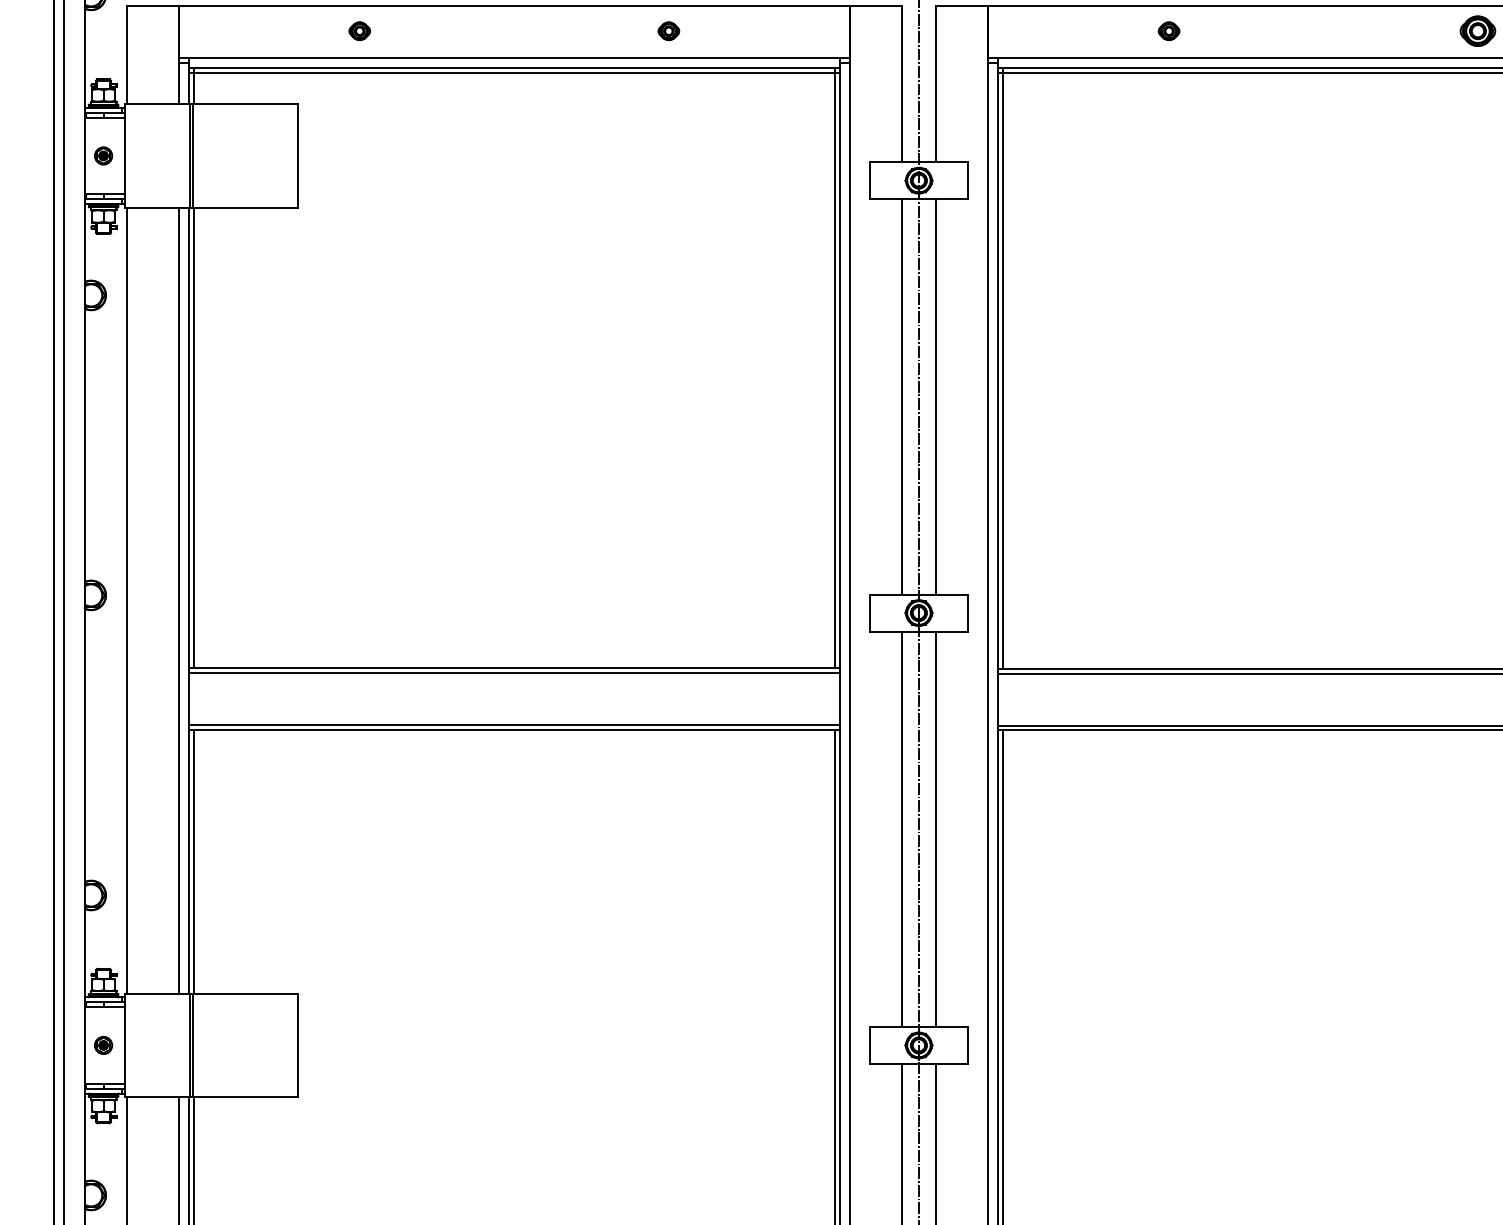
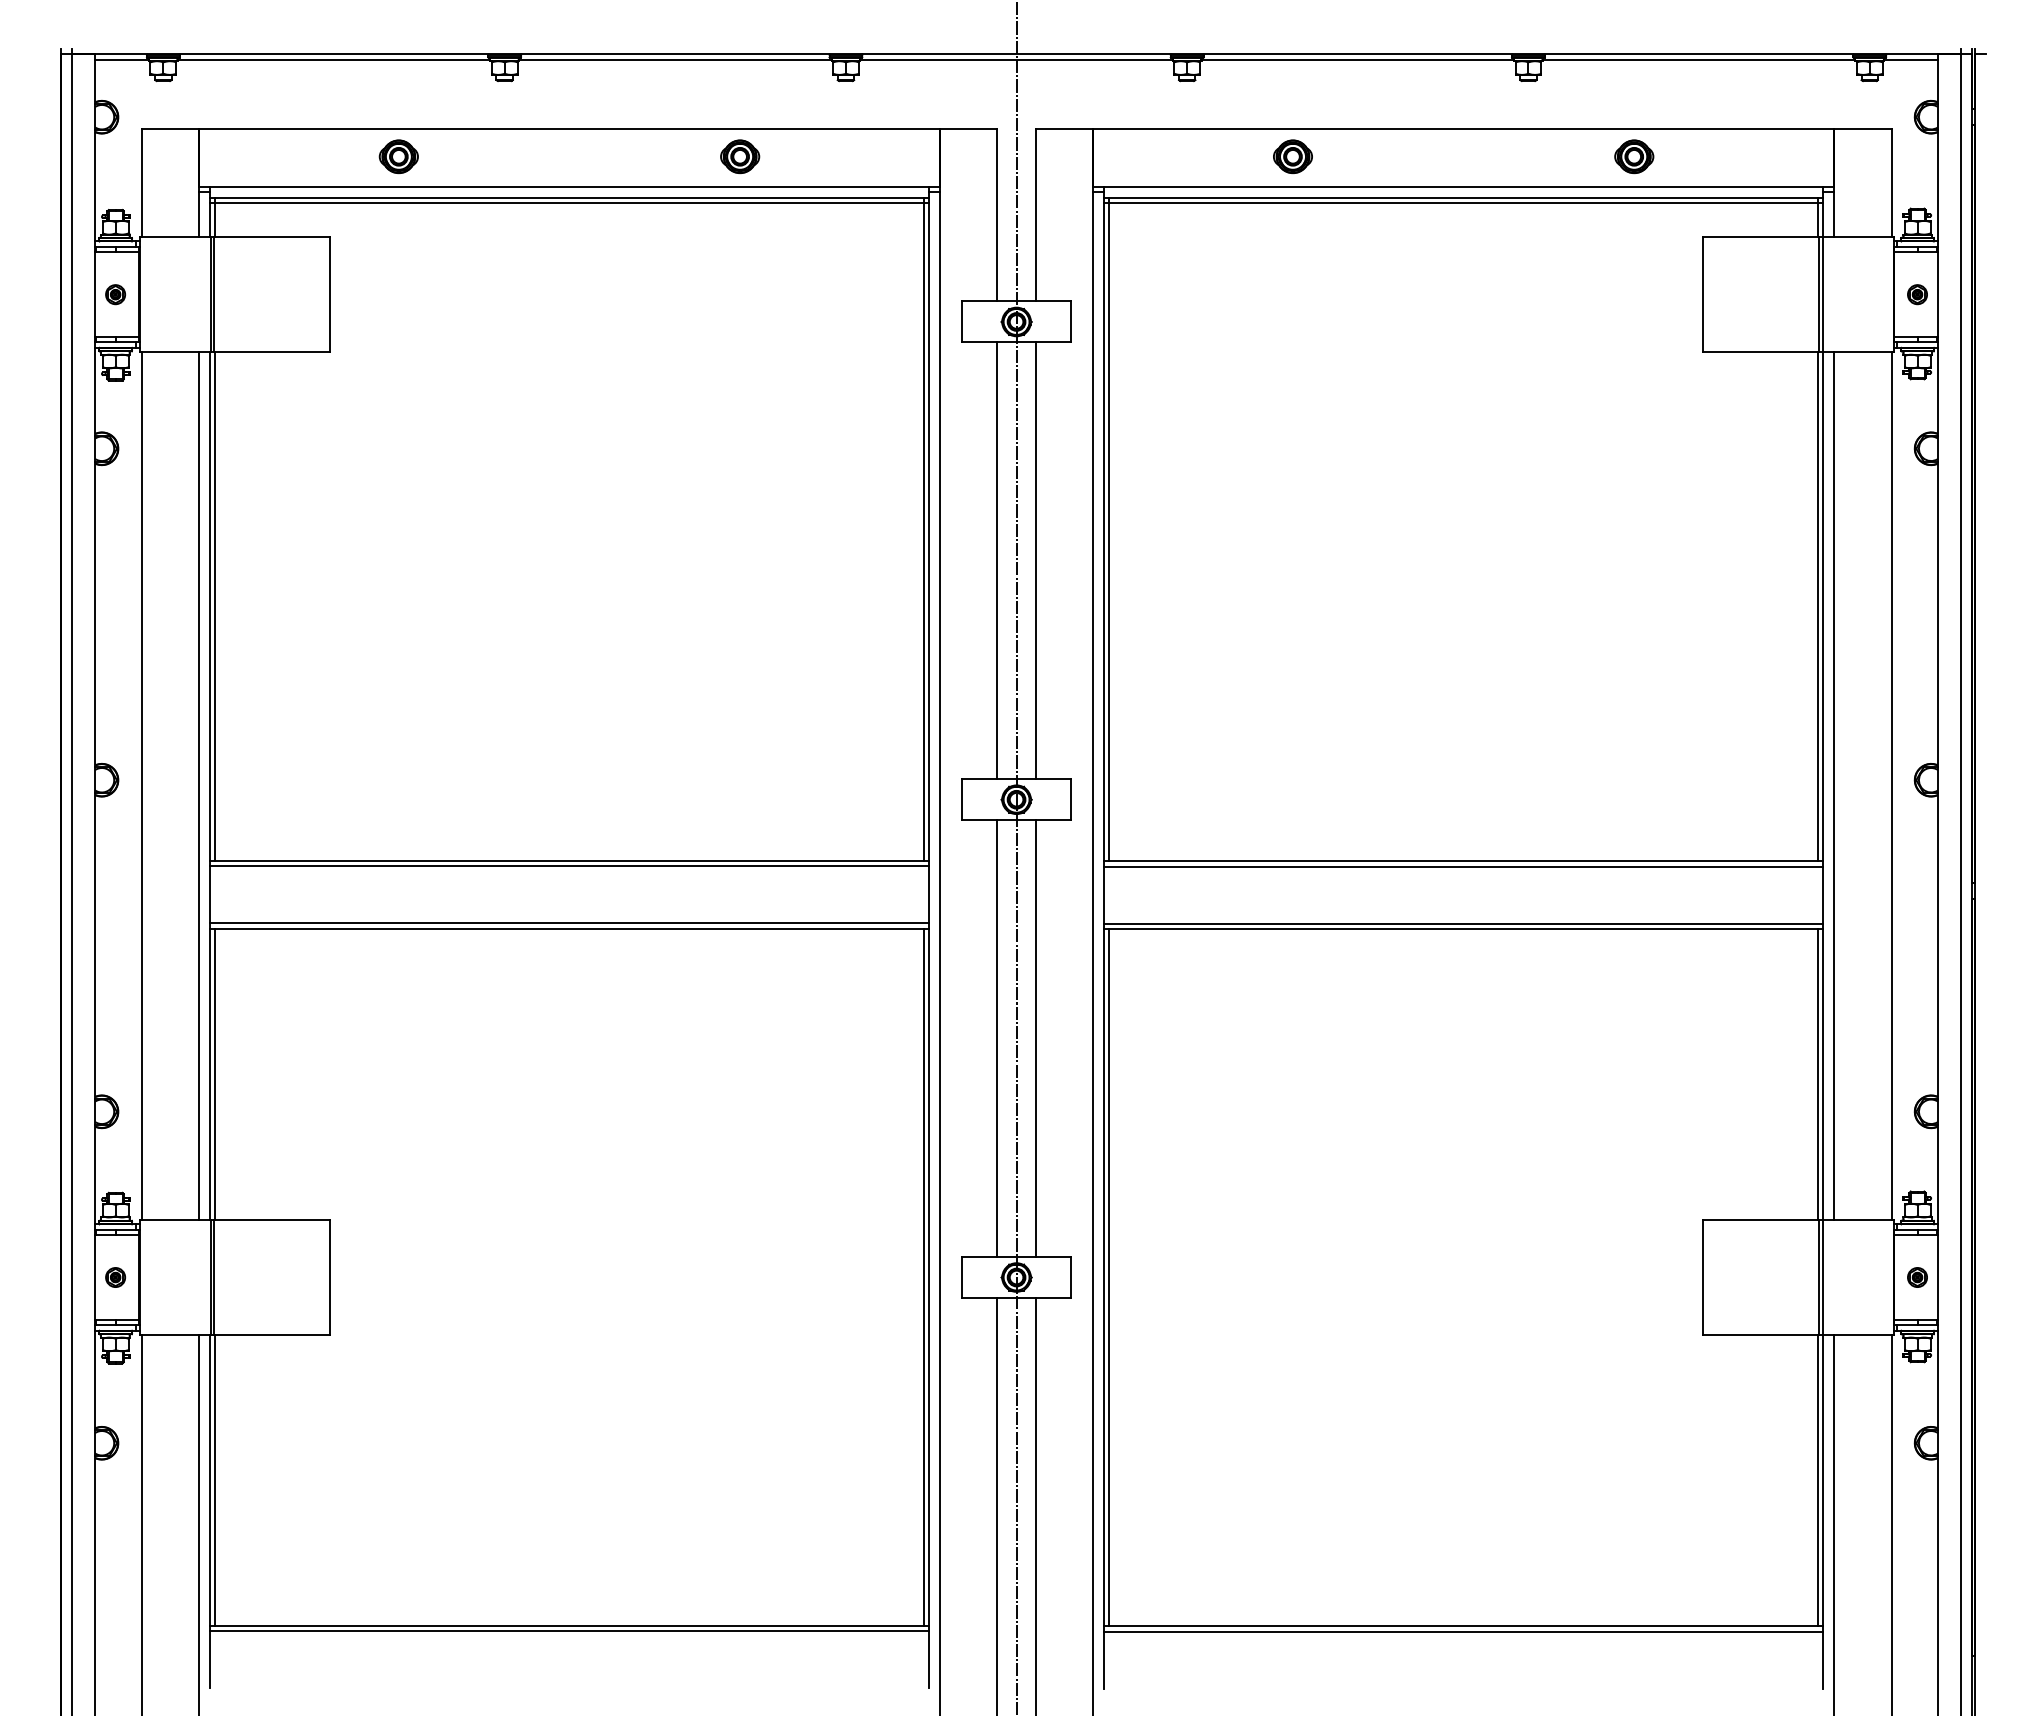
part: (359, 30) -> (398, 156), size x1.67
part: (669, 30) -> (740, 156), size x1.67
part: (1168, 30) -> (1292, 156), size x1.67

